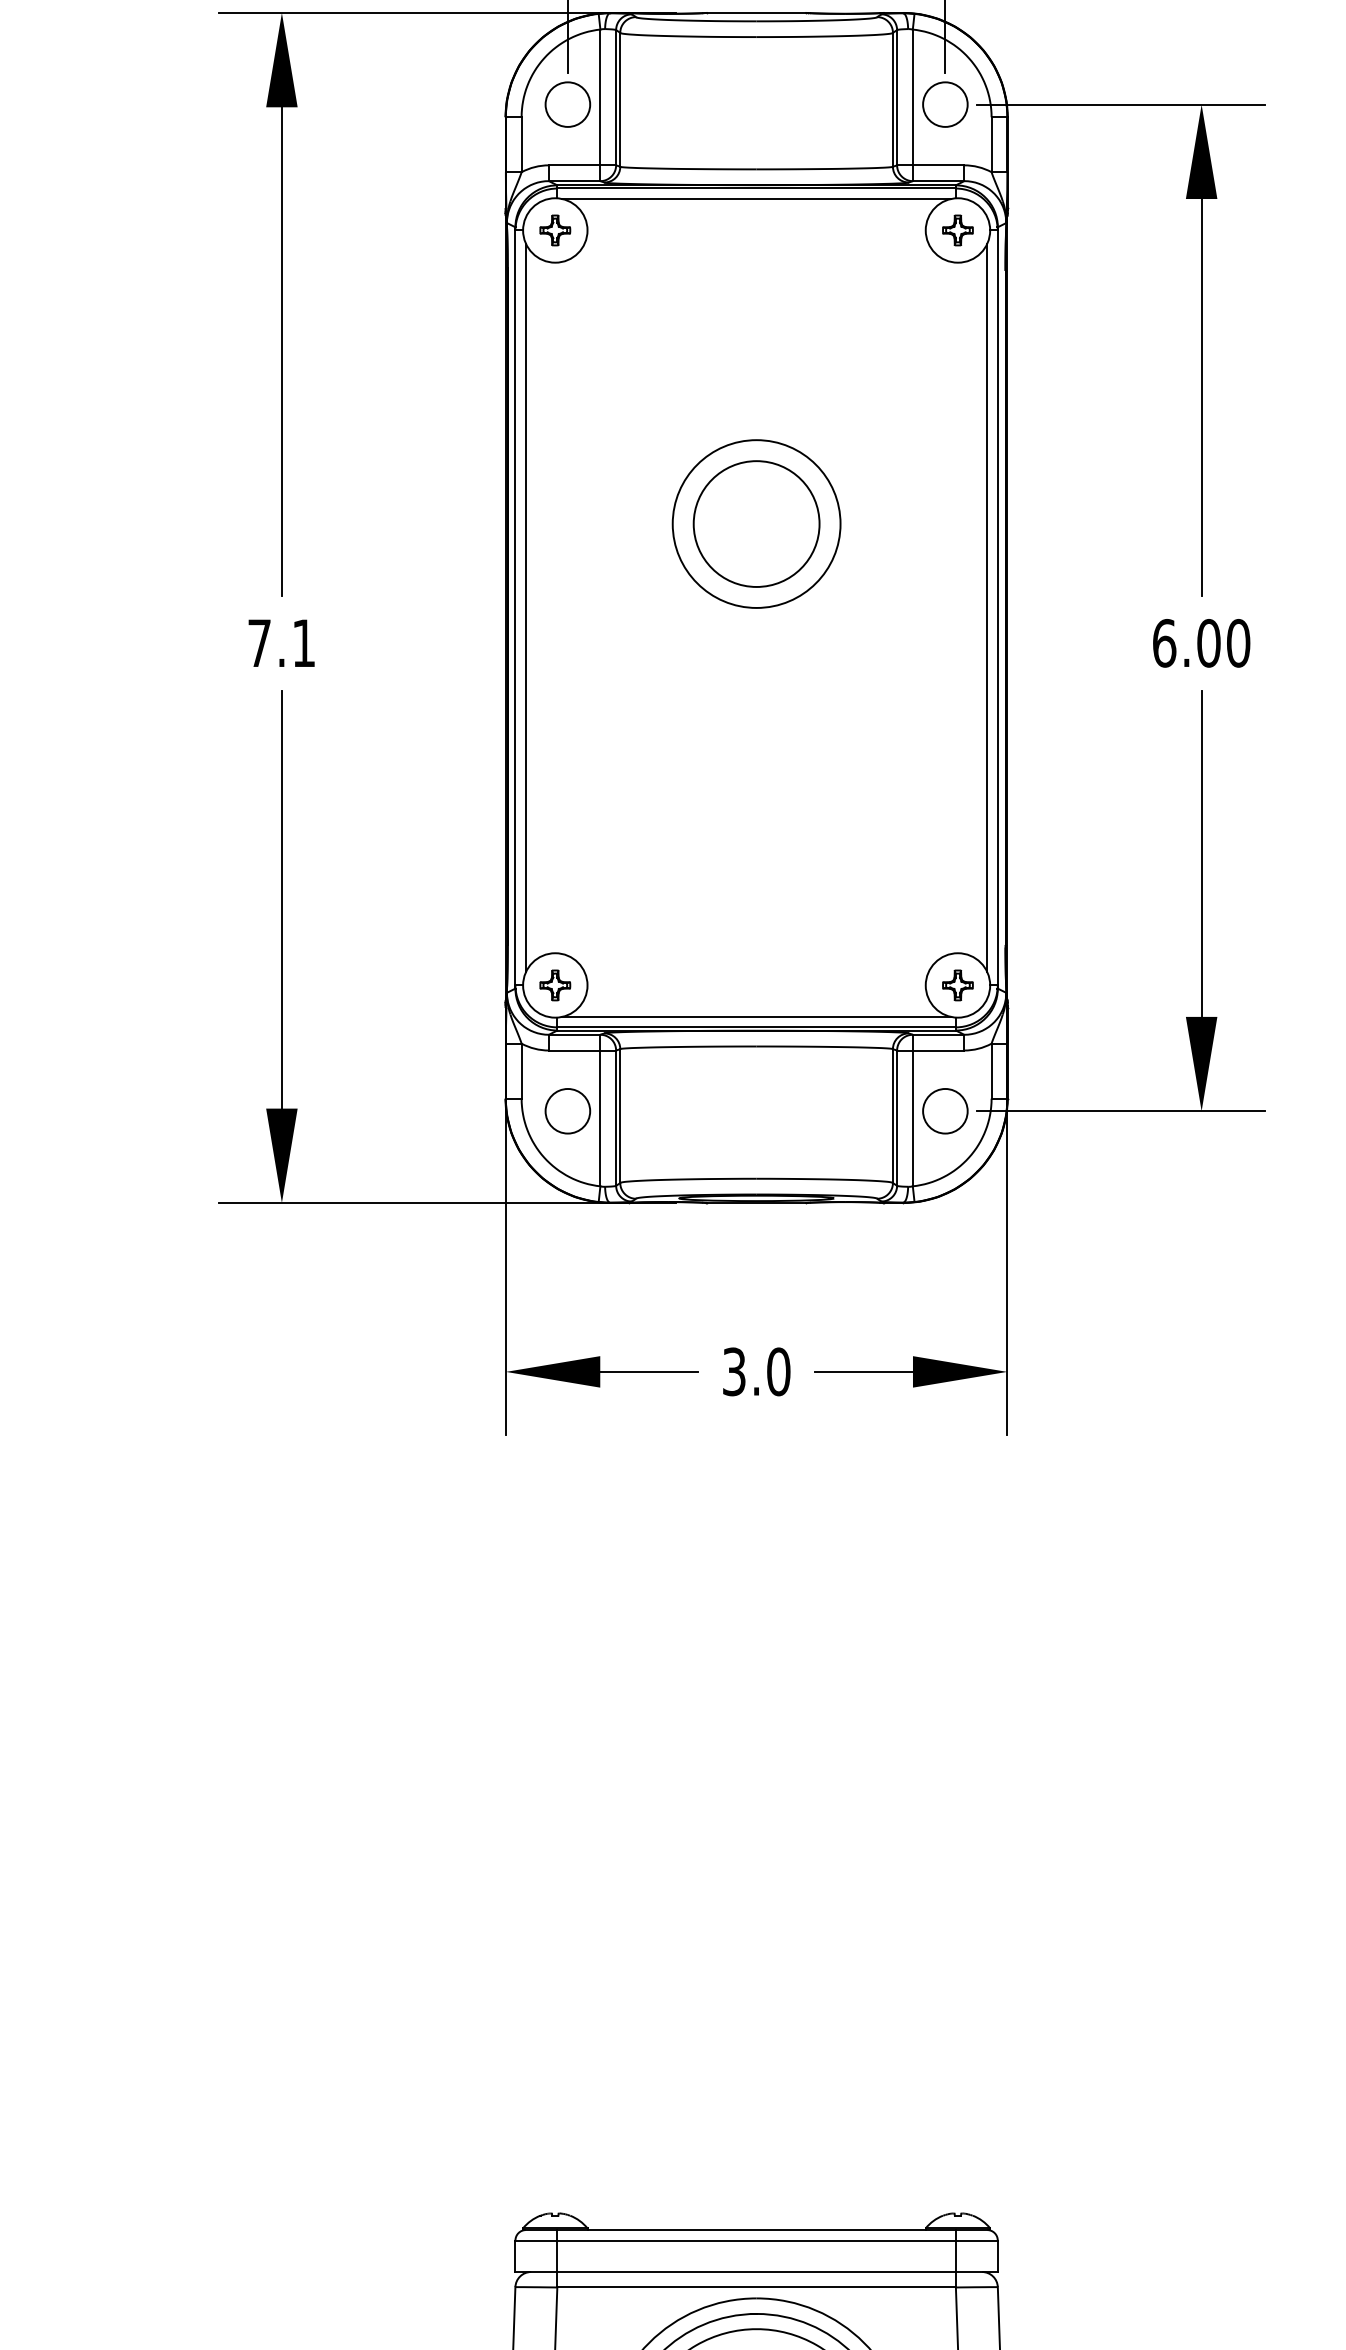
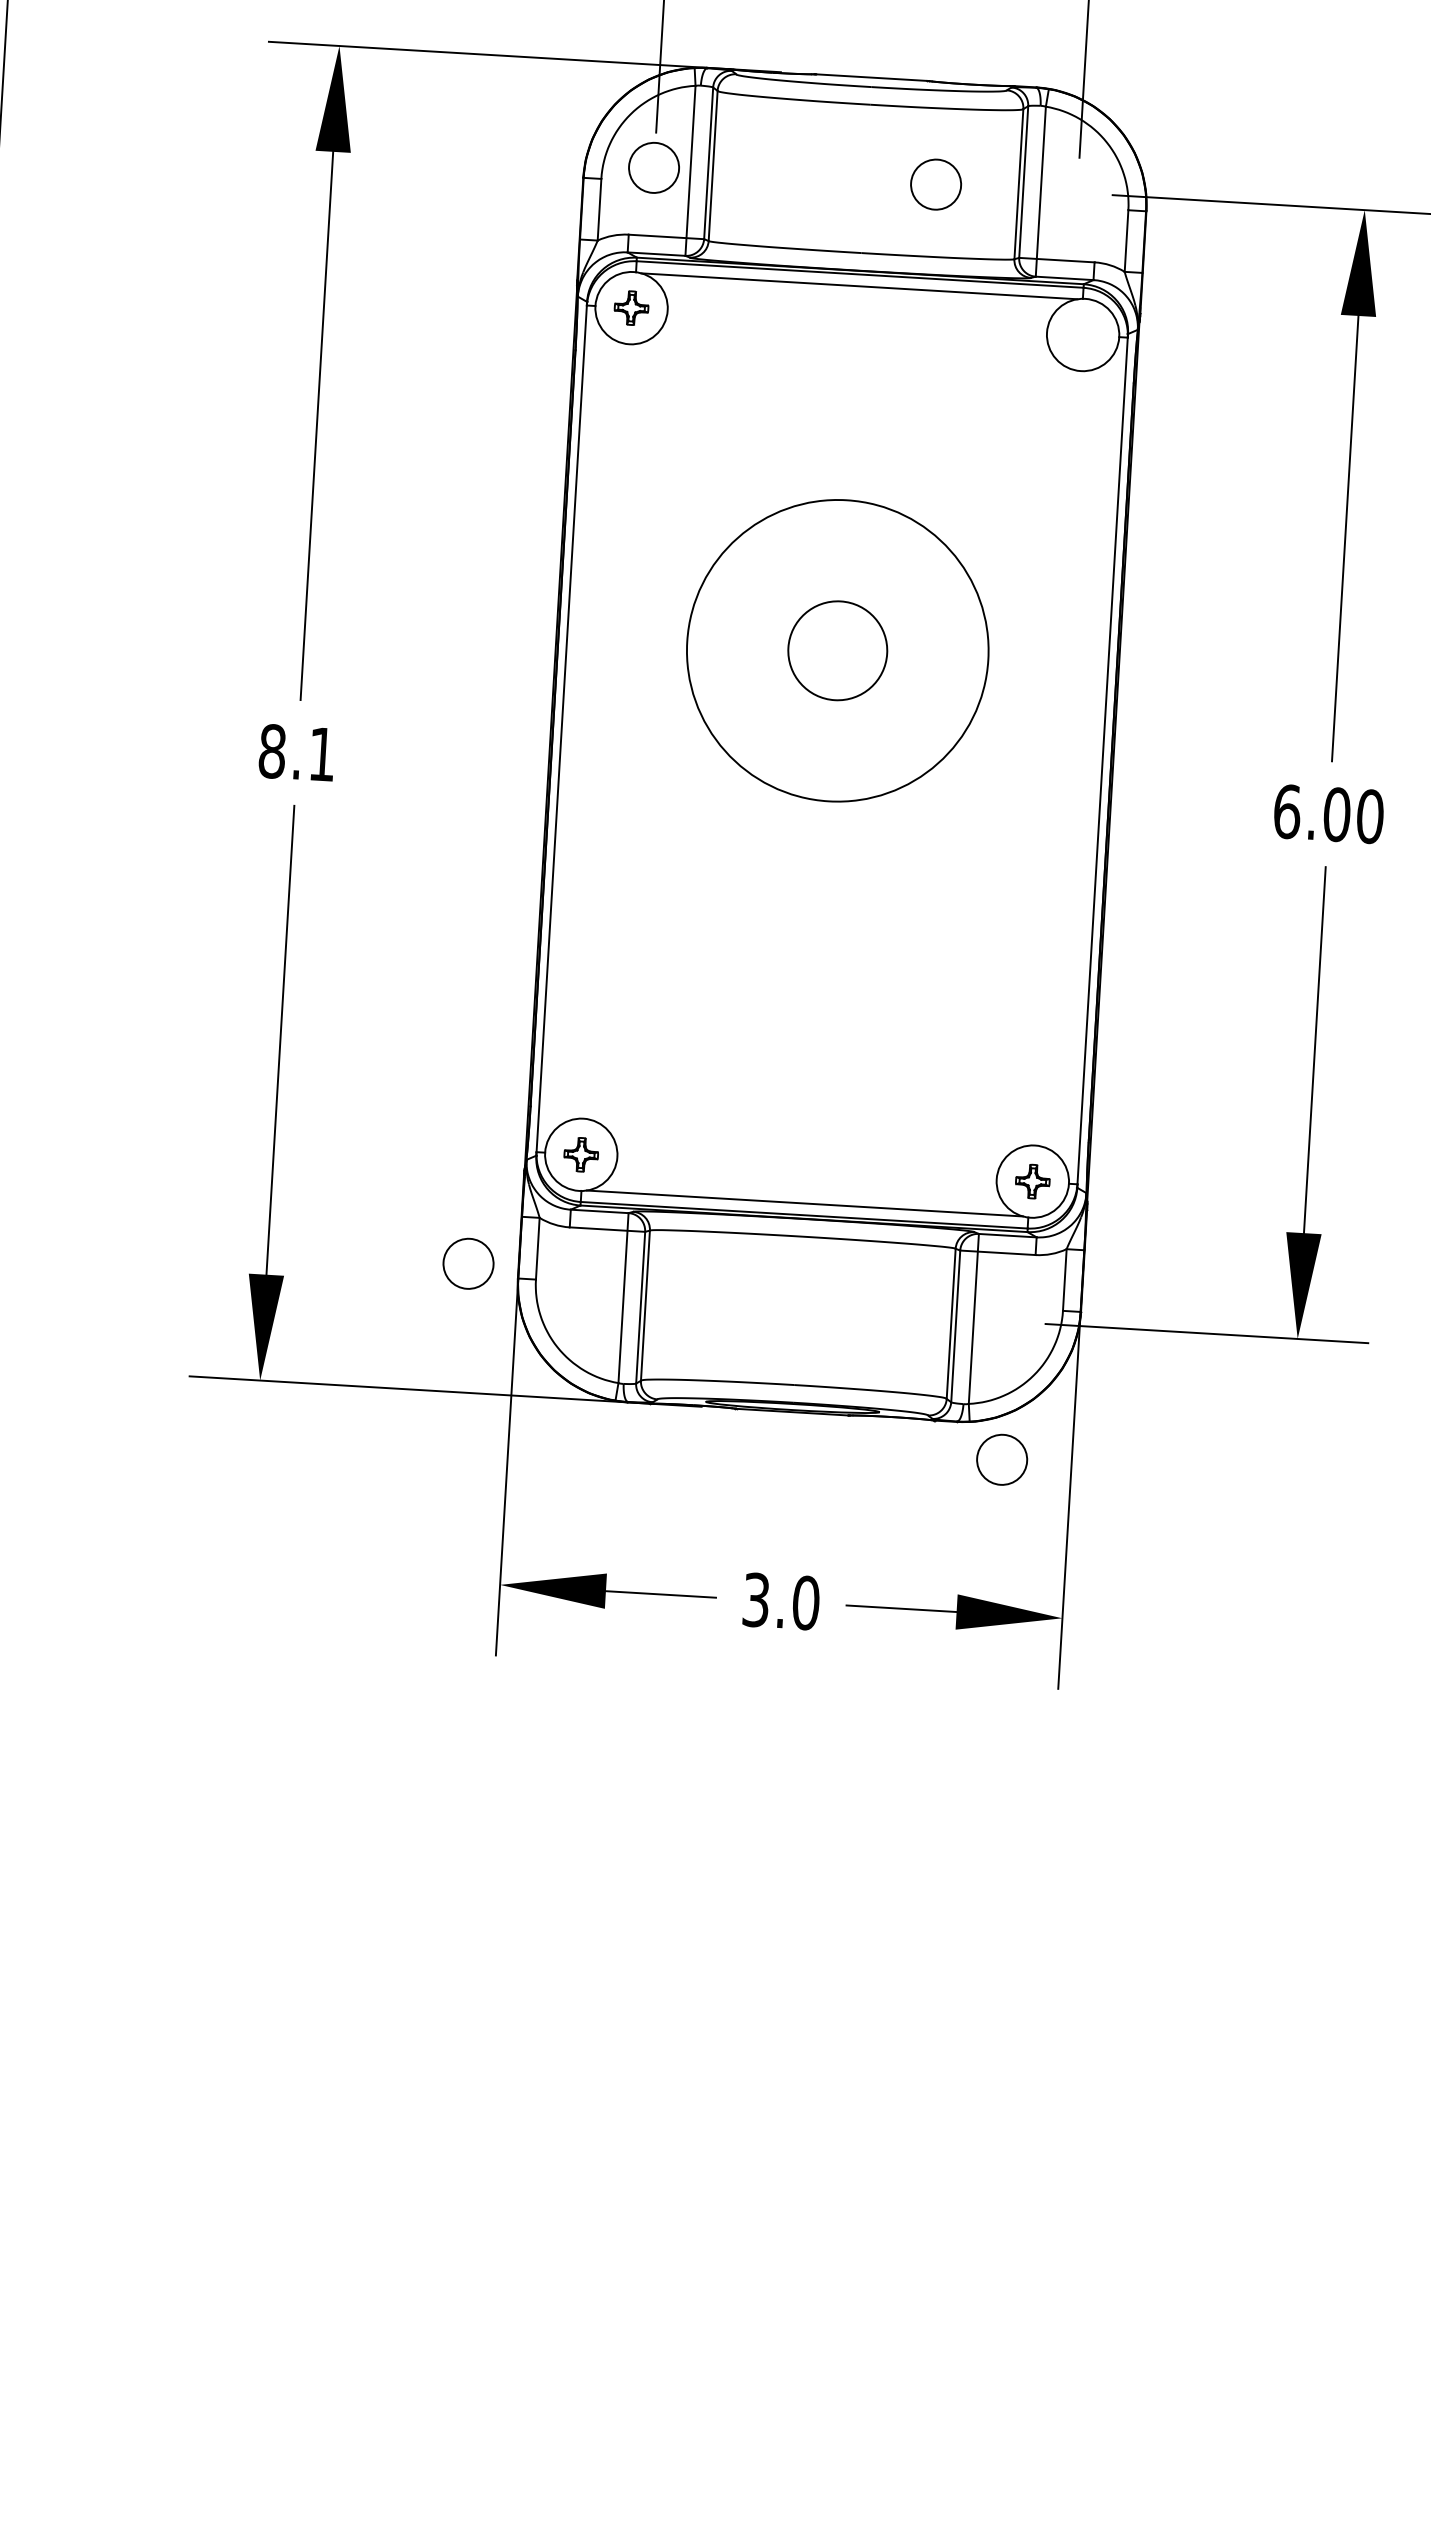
circle: (945, 104) -> (936, 184), moved
part: (957, 230) -> (1082, 334), removed
circle: (756, 523) -> (837, 650), size x0.7
circle: (756, 523) -> (837, 650), size x1.6
line: (525, 607) -> (573, 728), removed
line: (987, 607) -> (1091, 759), removed
text: (259, 643) -> (272, 751), 7.1 -> 8.1
circle: (567, 1111) -> (468, 1264), moved
circle: (945, 1111) -> (1002, 1460), moved

